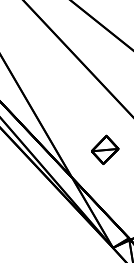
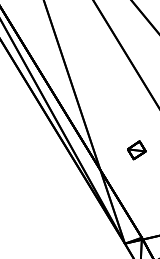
part: (104, 150) -> (136, 150), size x0.7

